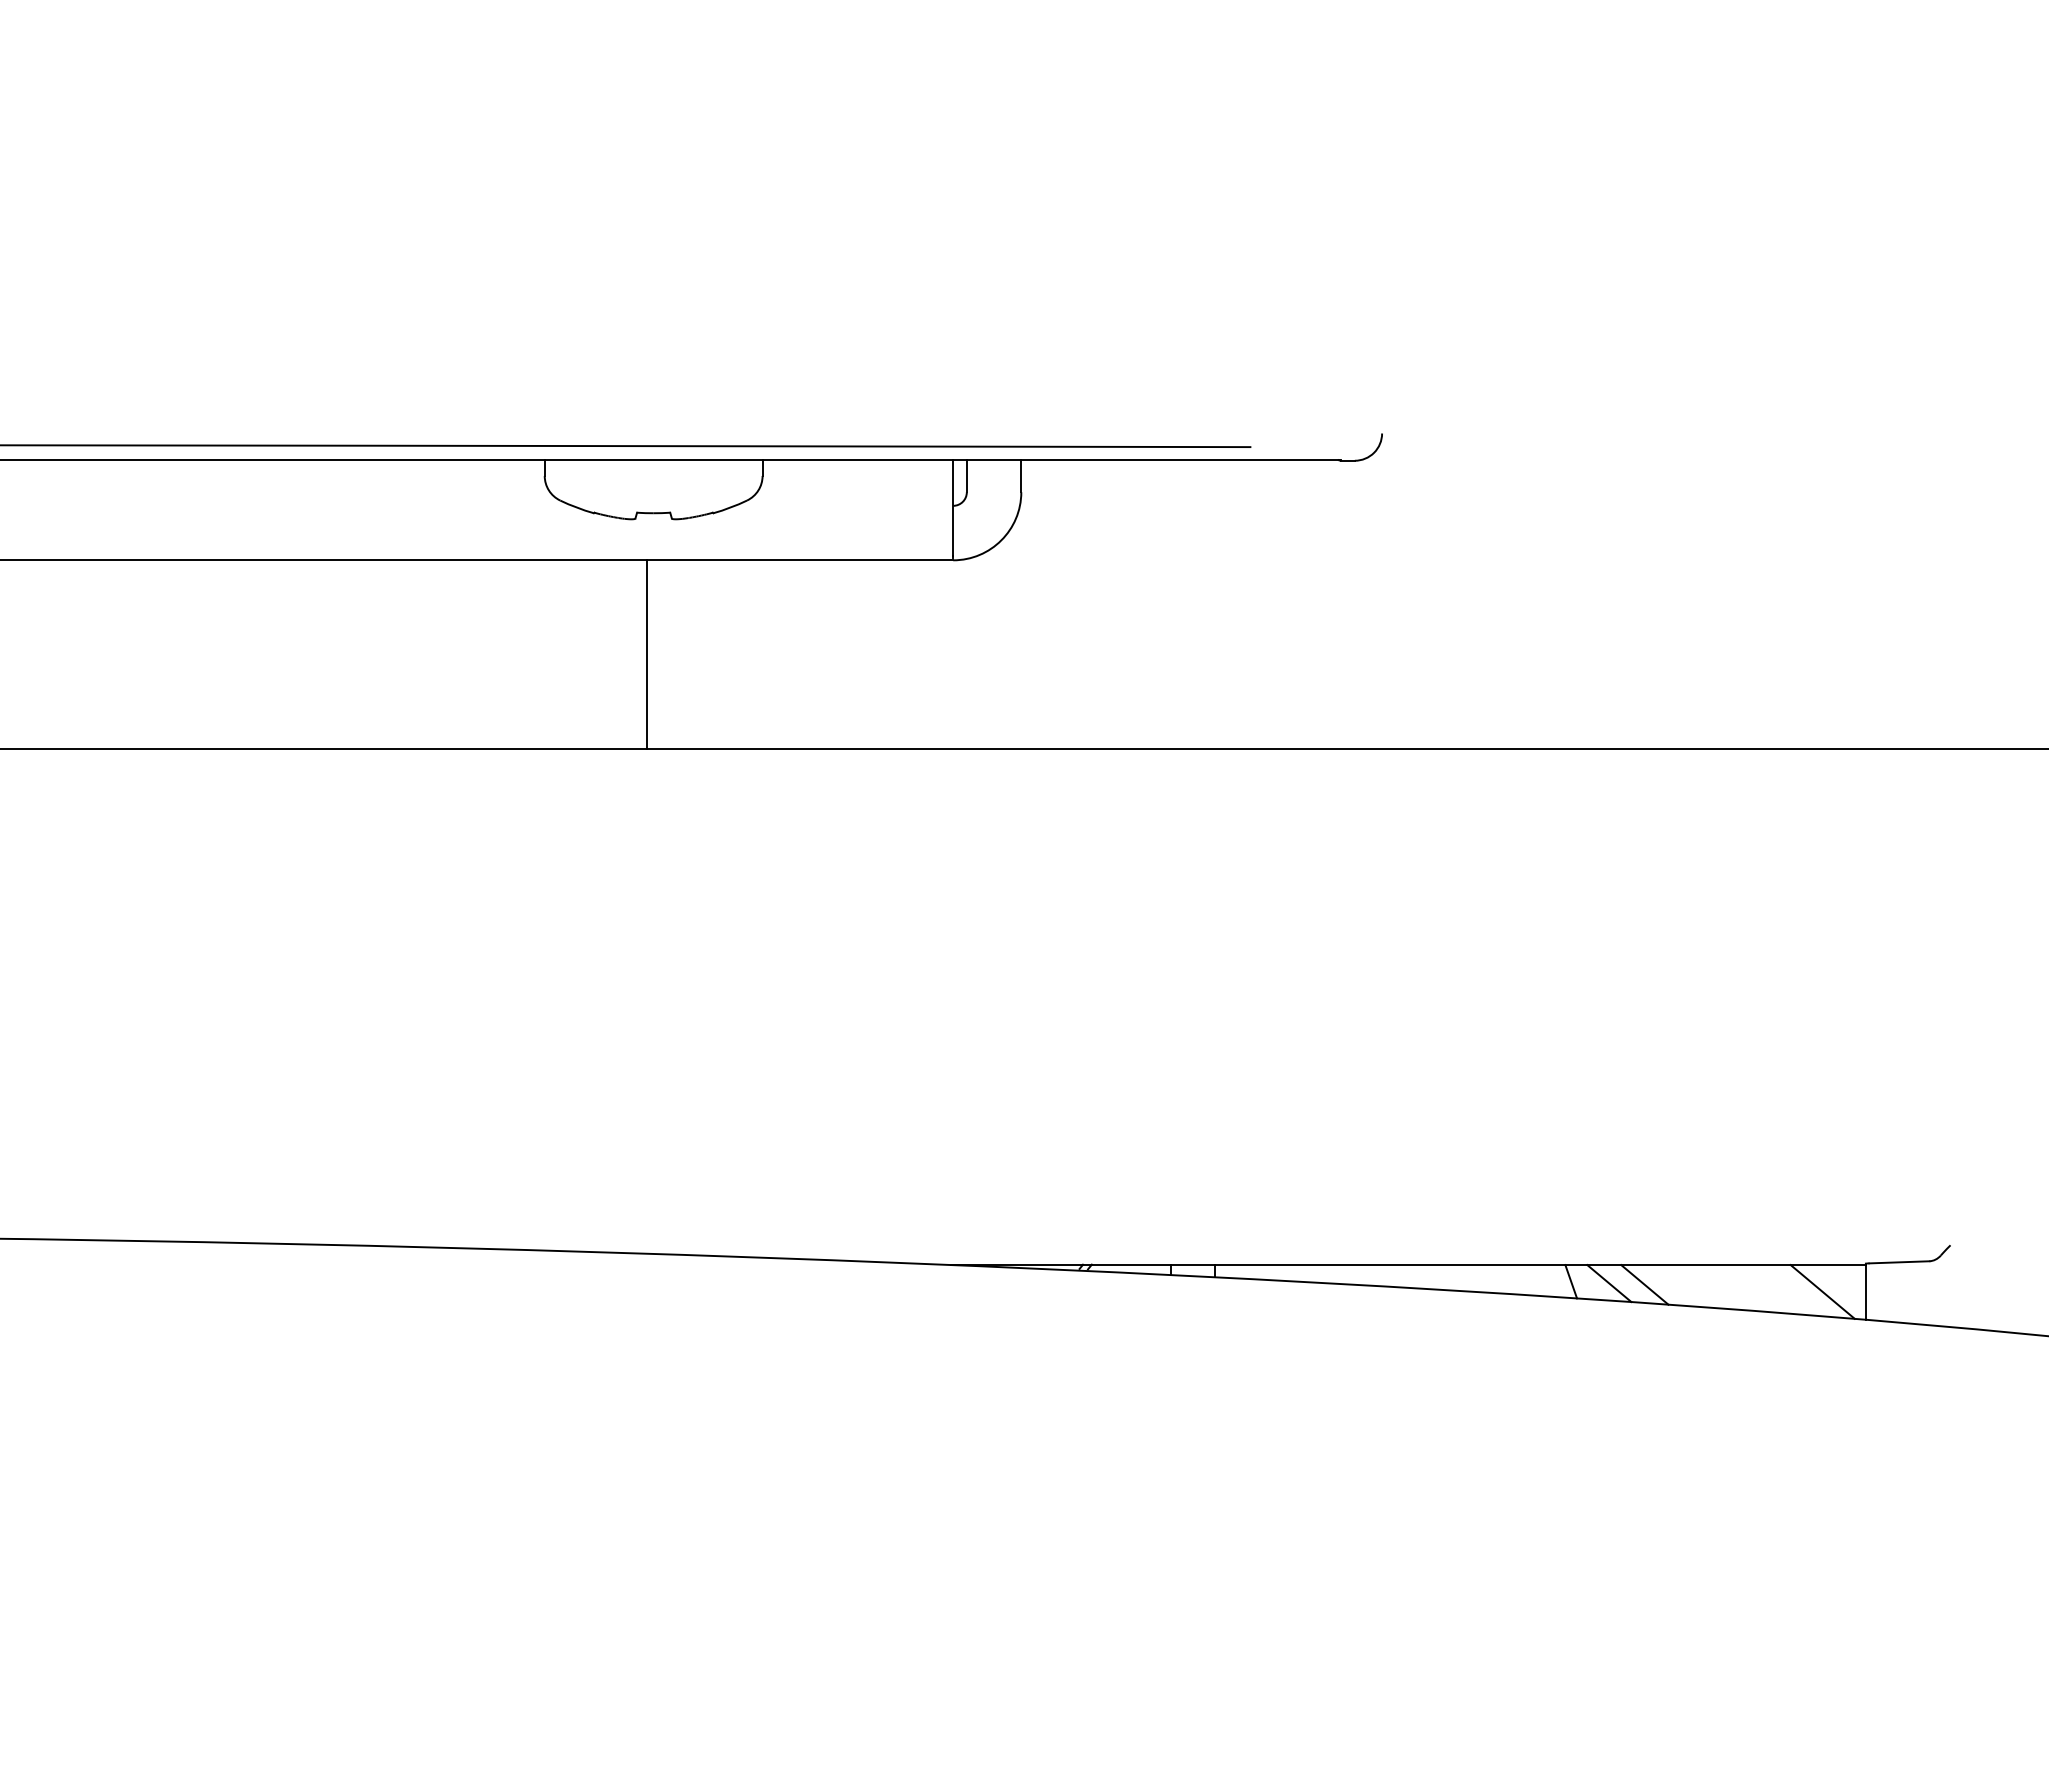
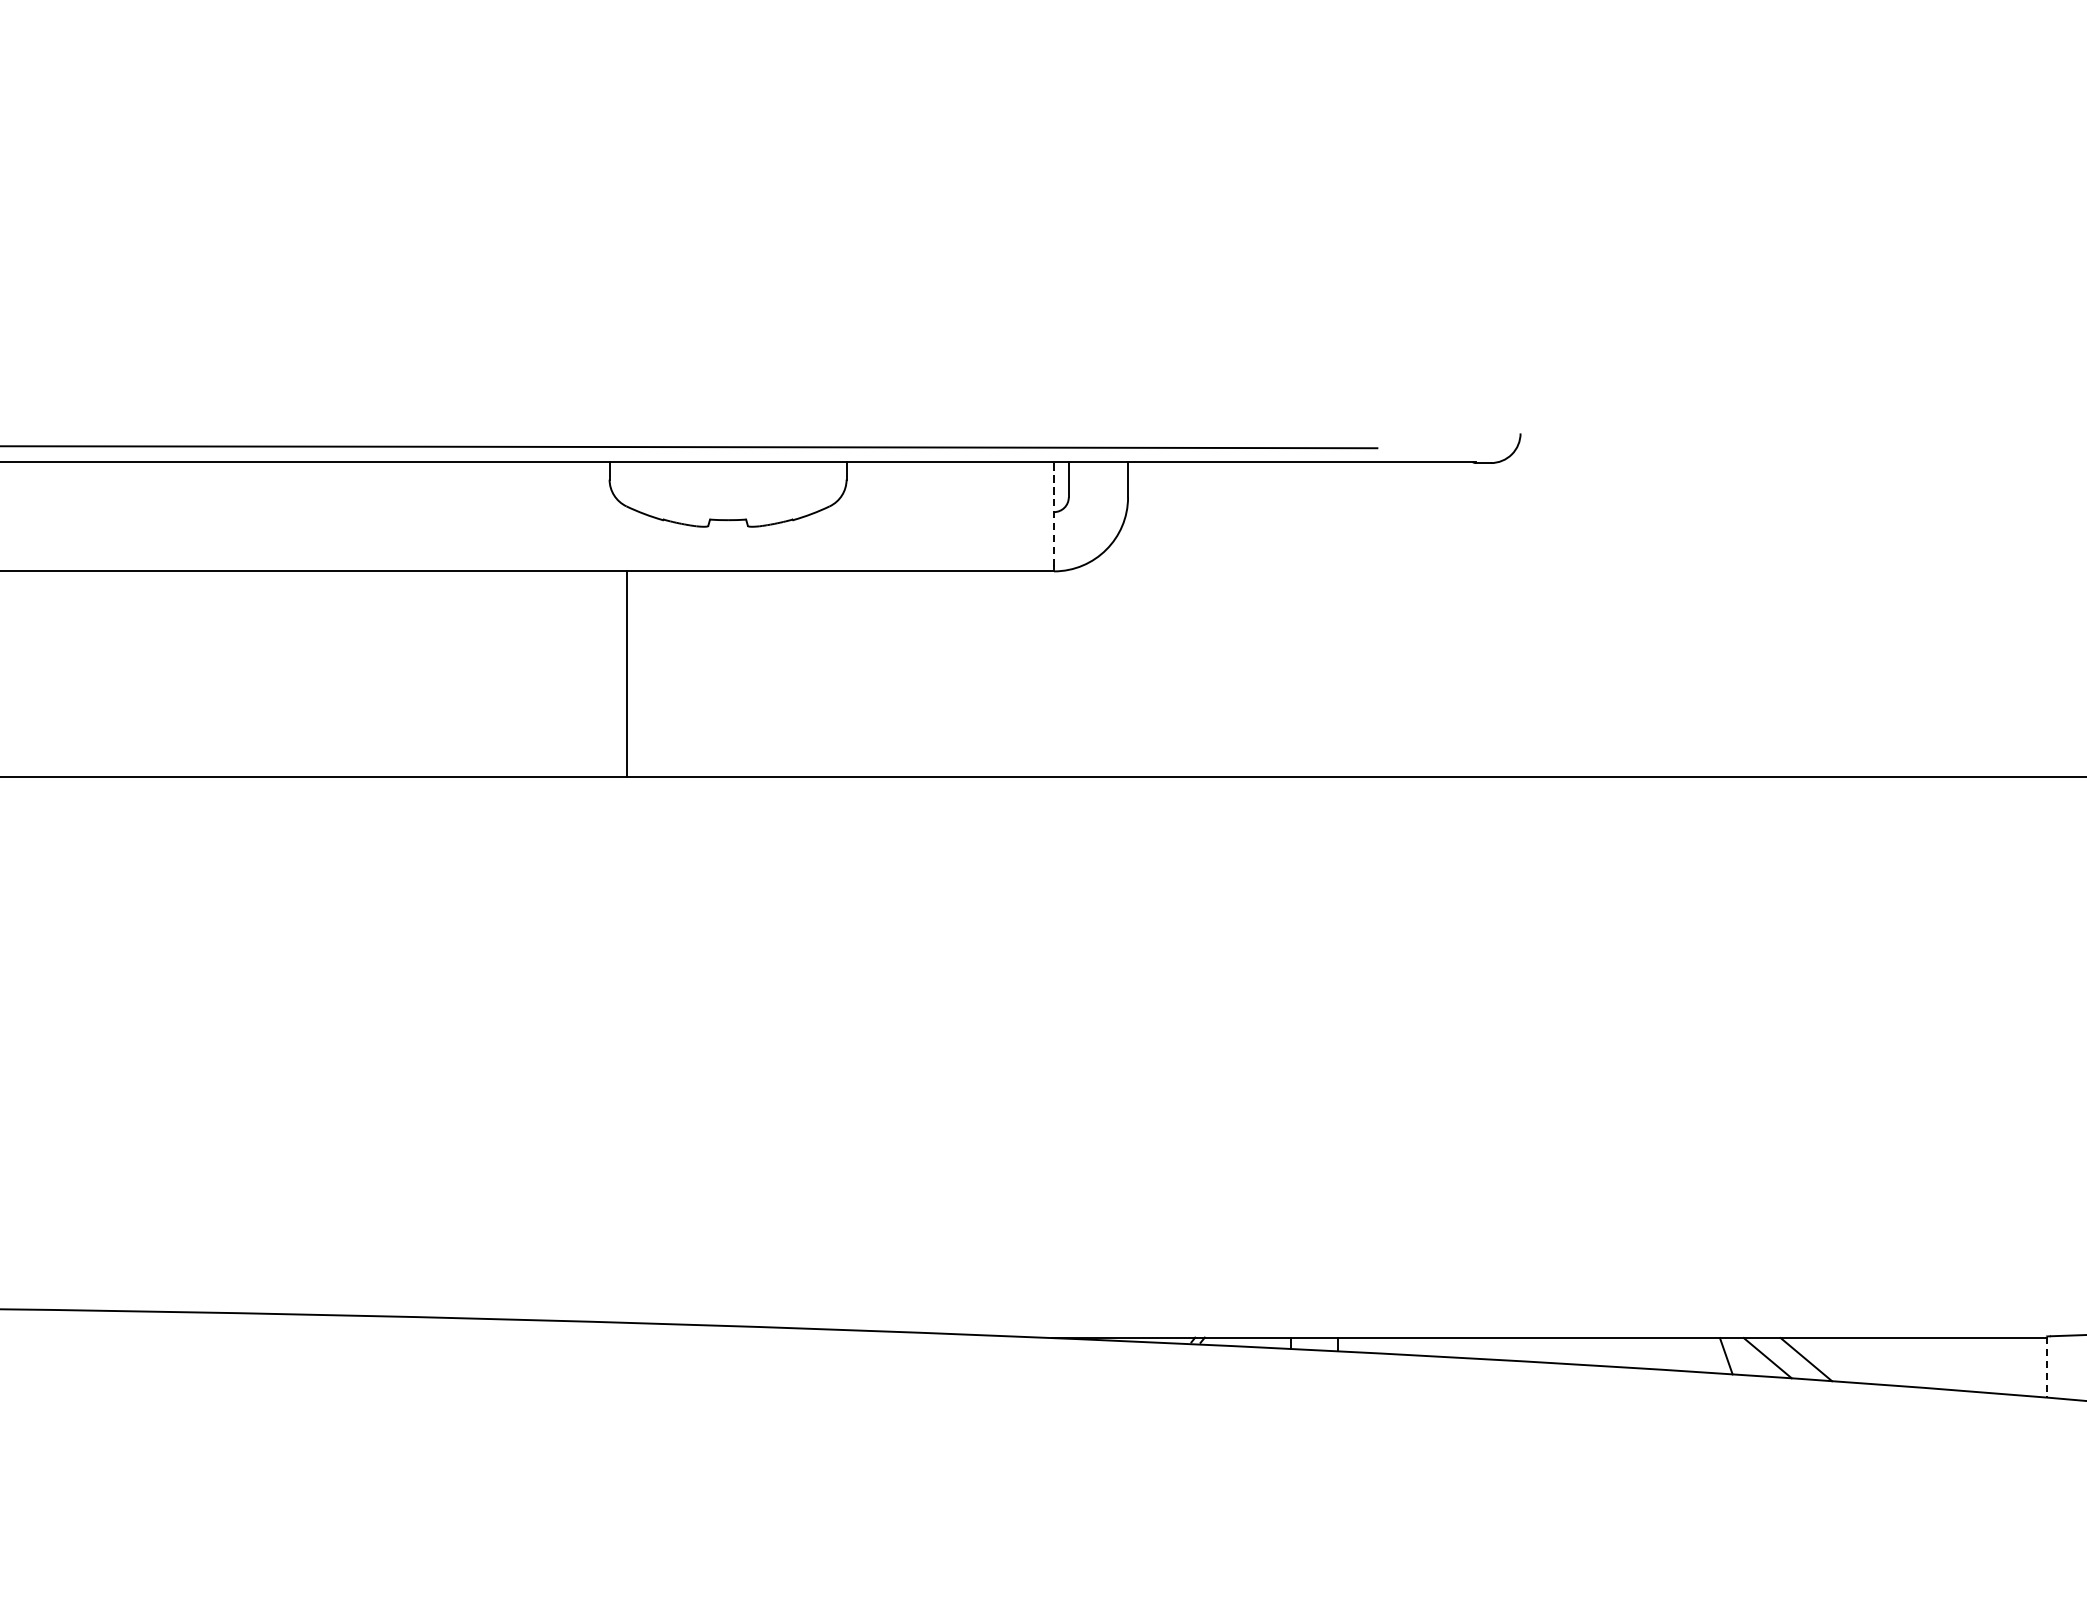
line: (953, 507) -> (1054, 513), solid -> dashed
line: (646, 654) -> (626, 673), moved
line: (1822, 1291) -> (1999, 1366), removed
line: (1865, 1291) -> (2046, 1366), solid -> dashed

